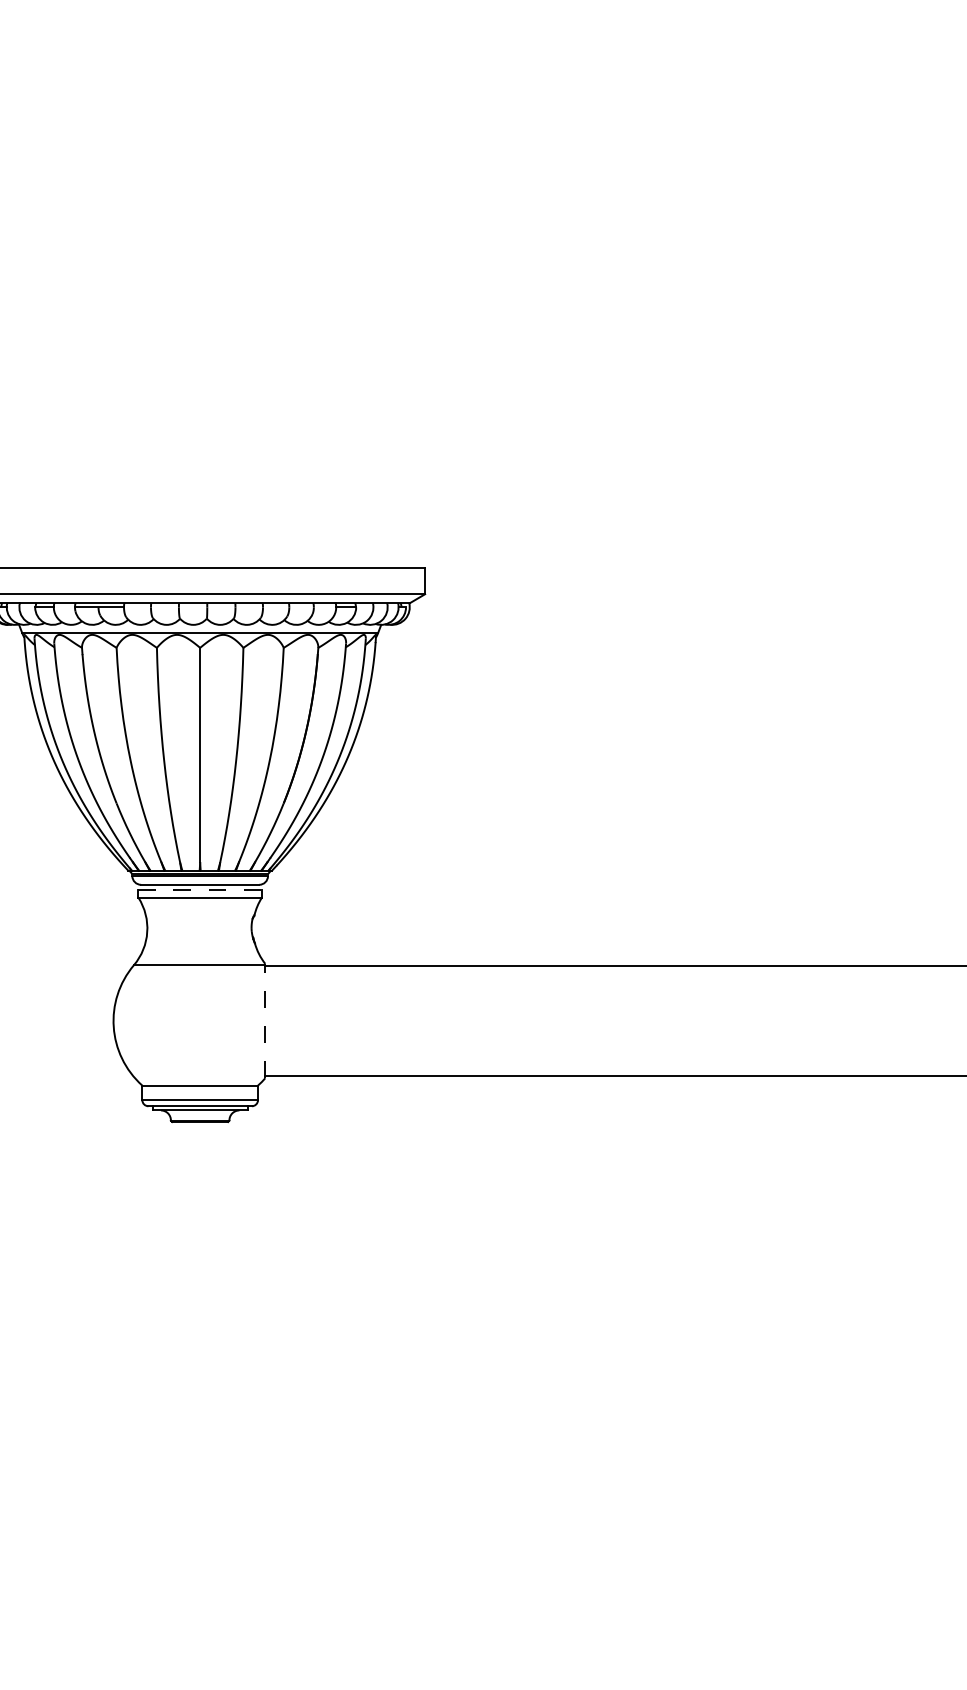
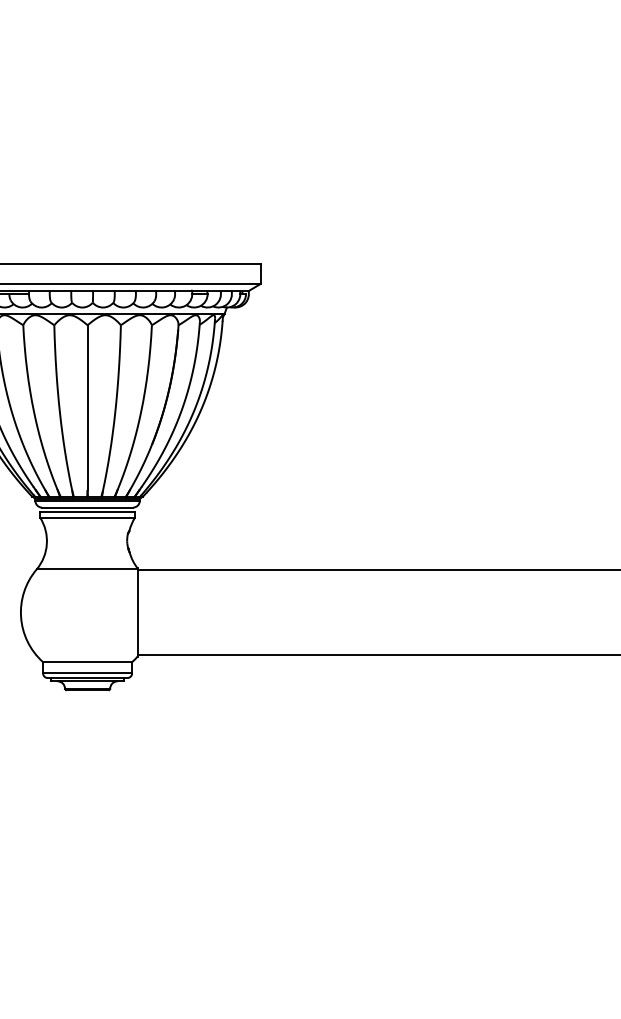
line: (200, 890) -> (87, 511), dashed -> solid
line: (265, 1020) -> (137, 612), dashed -> solid

